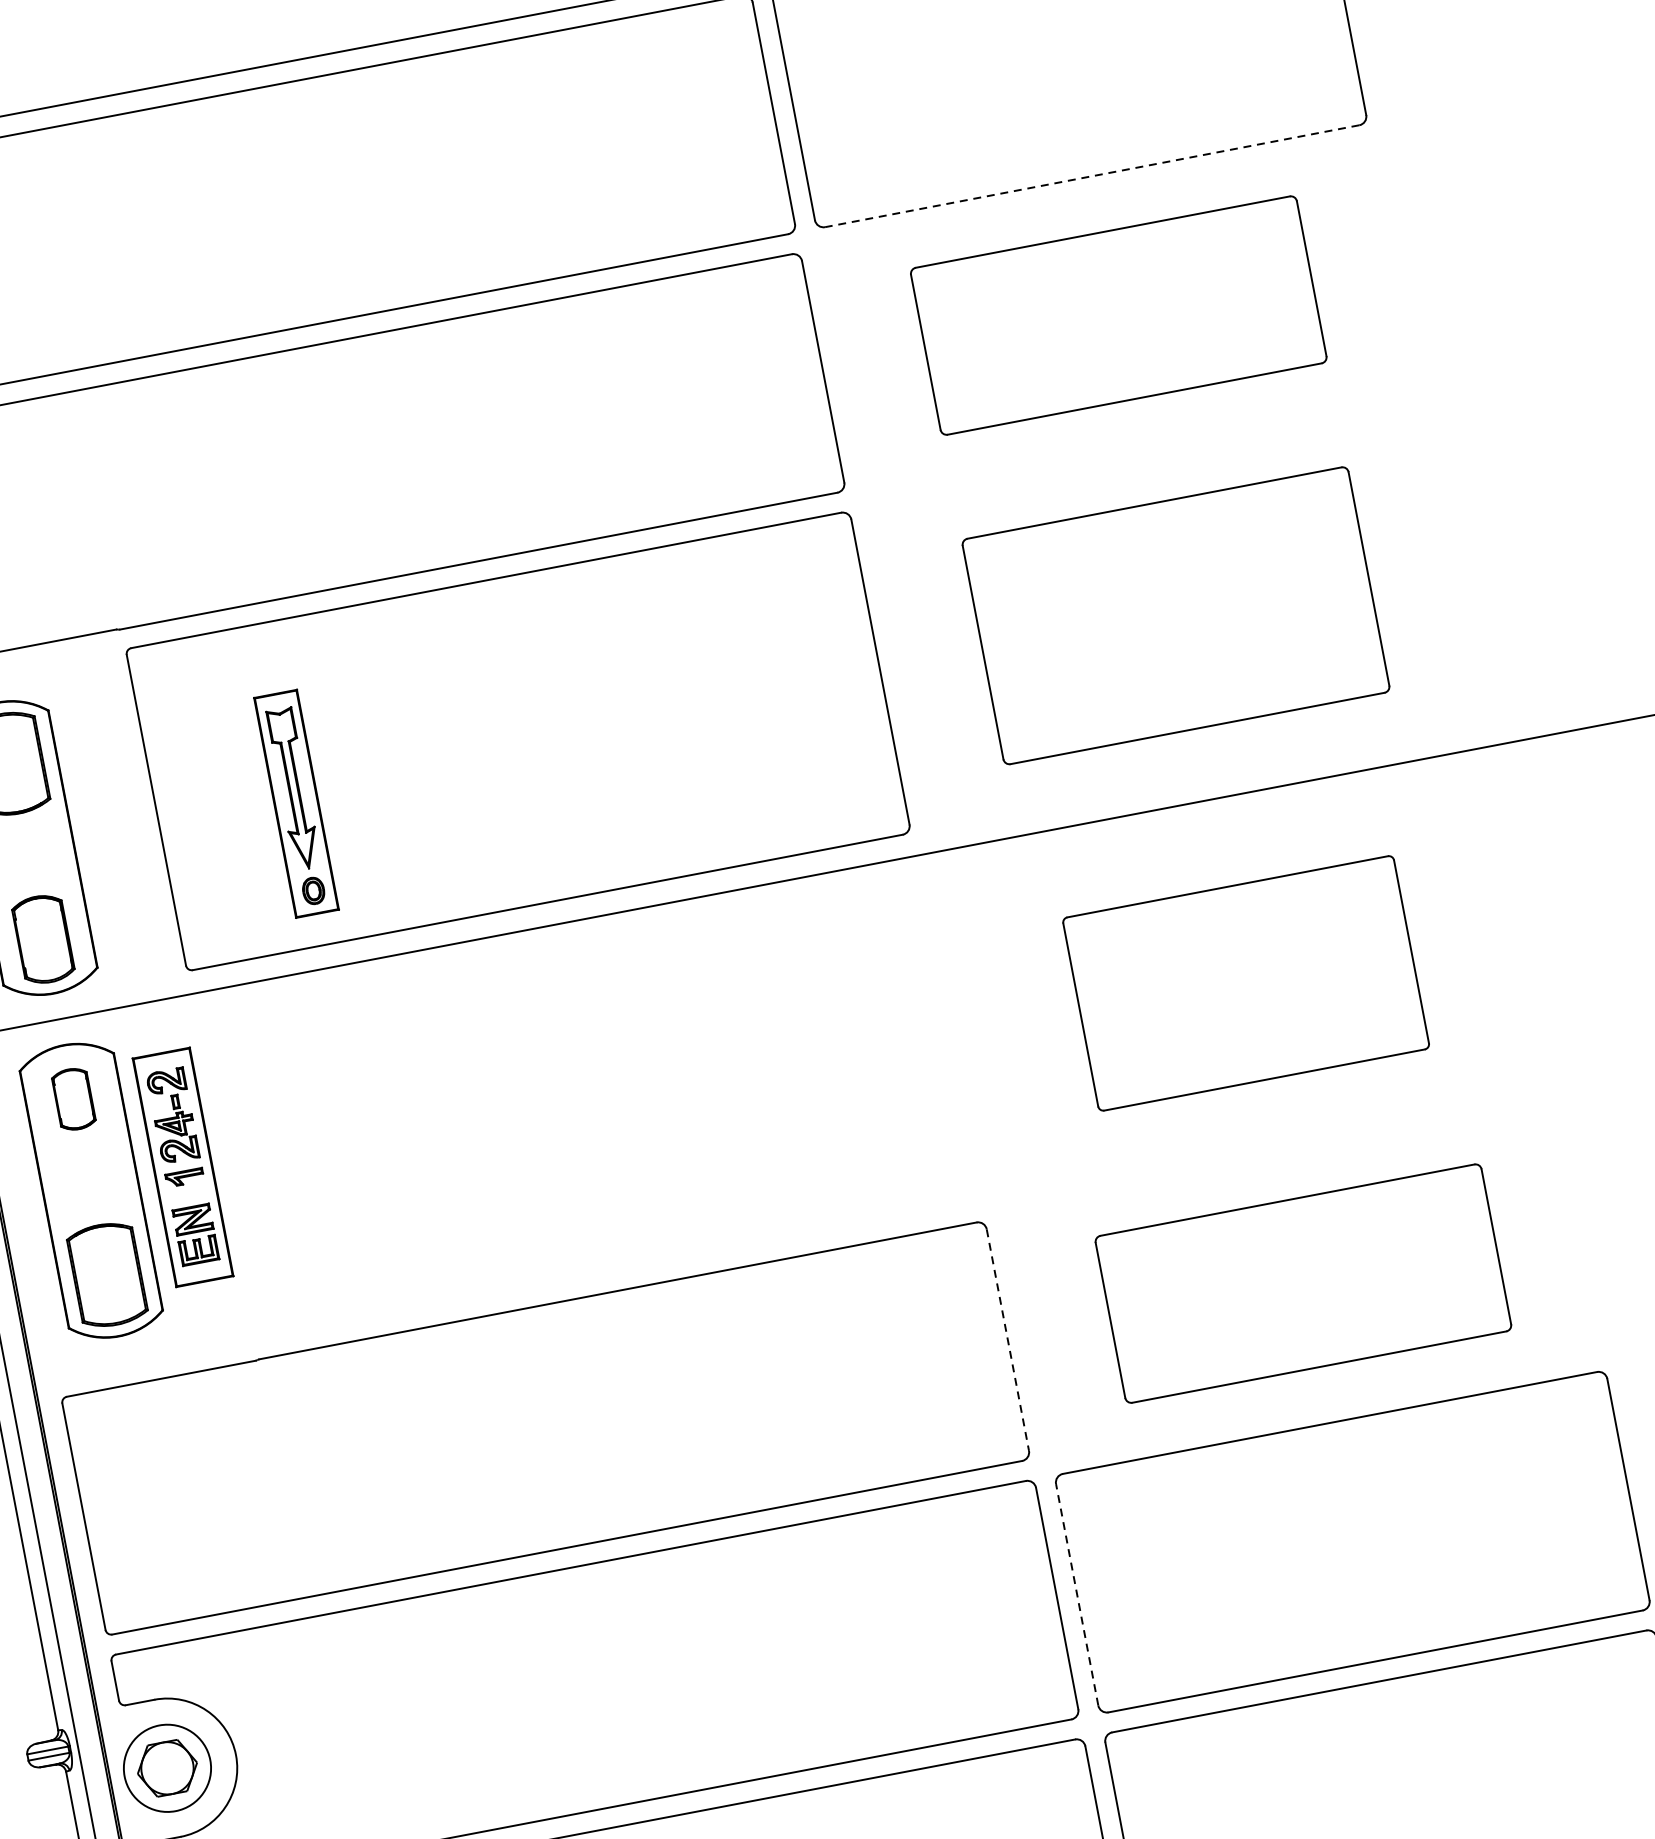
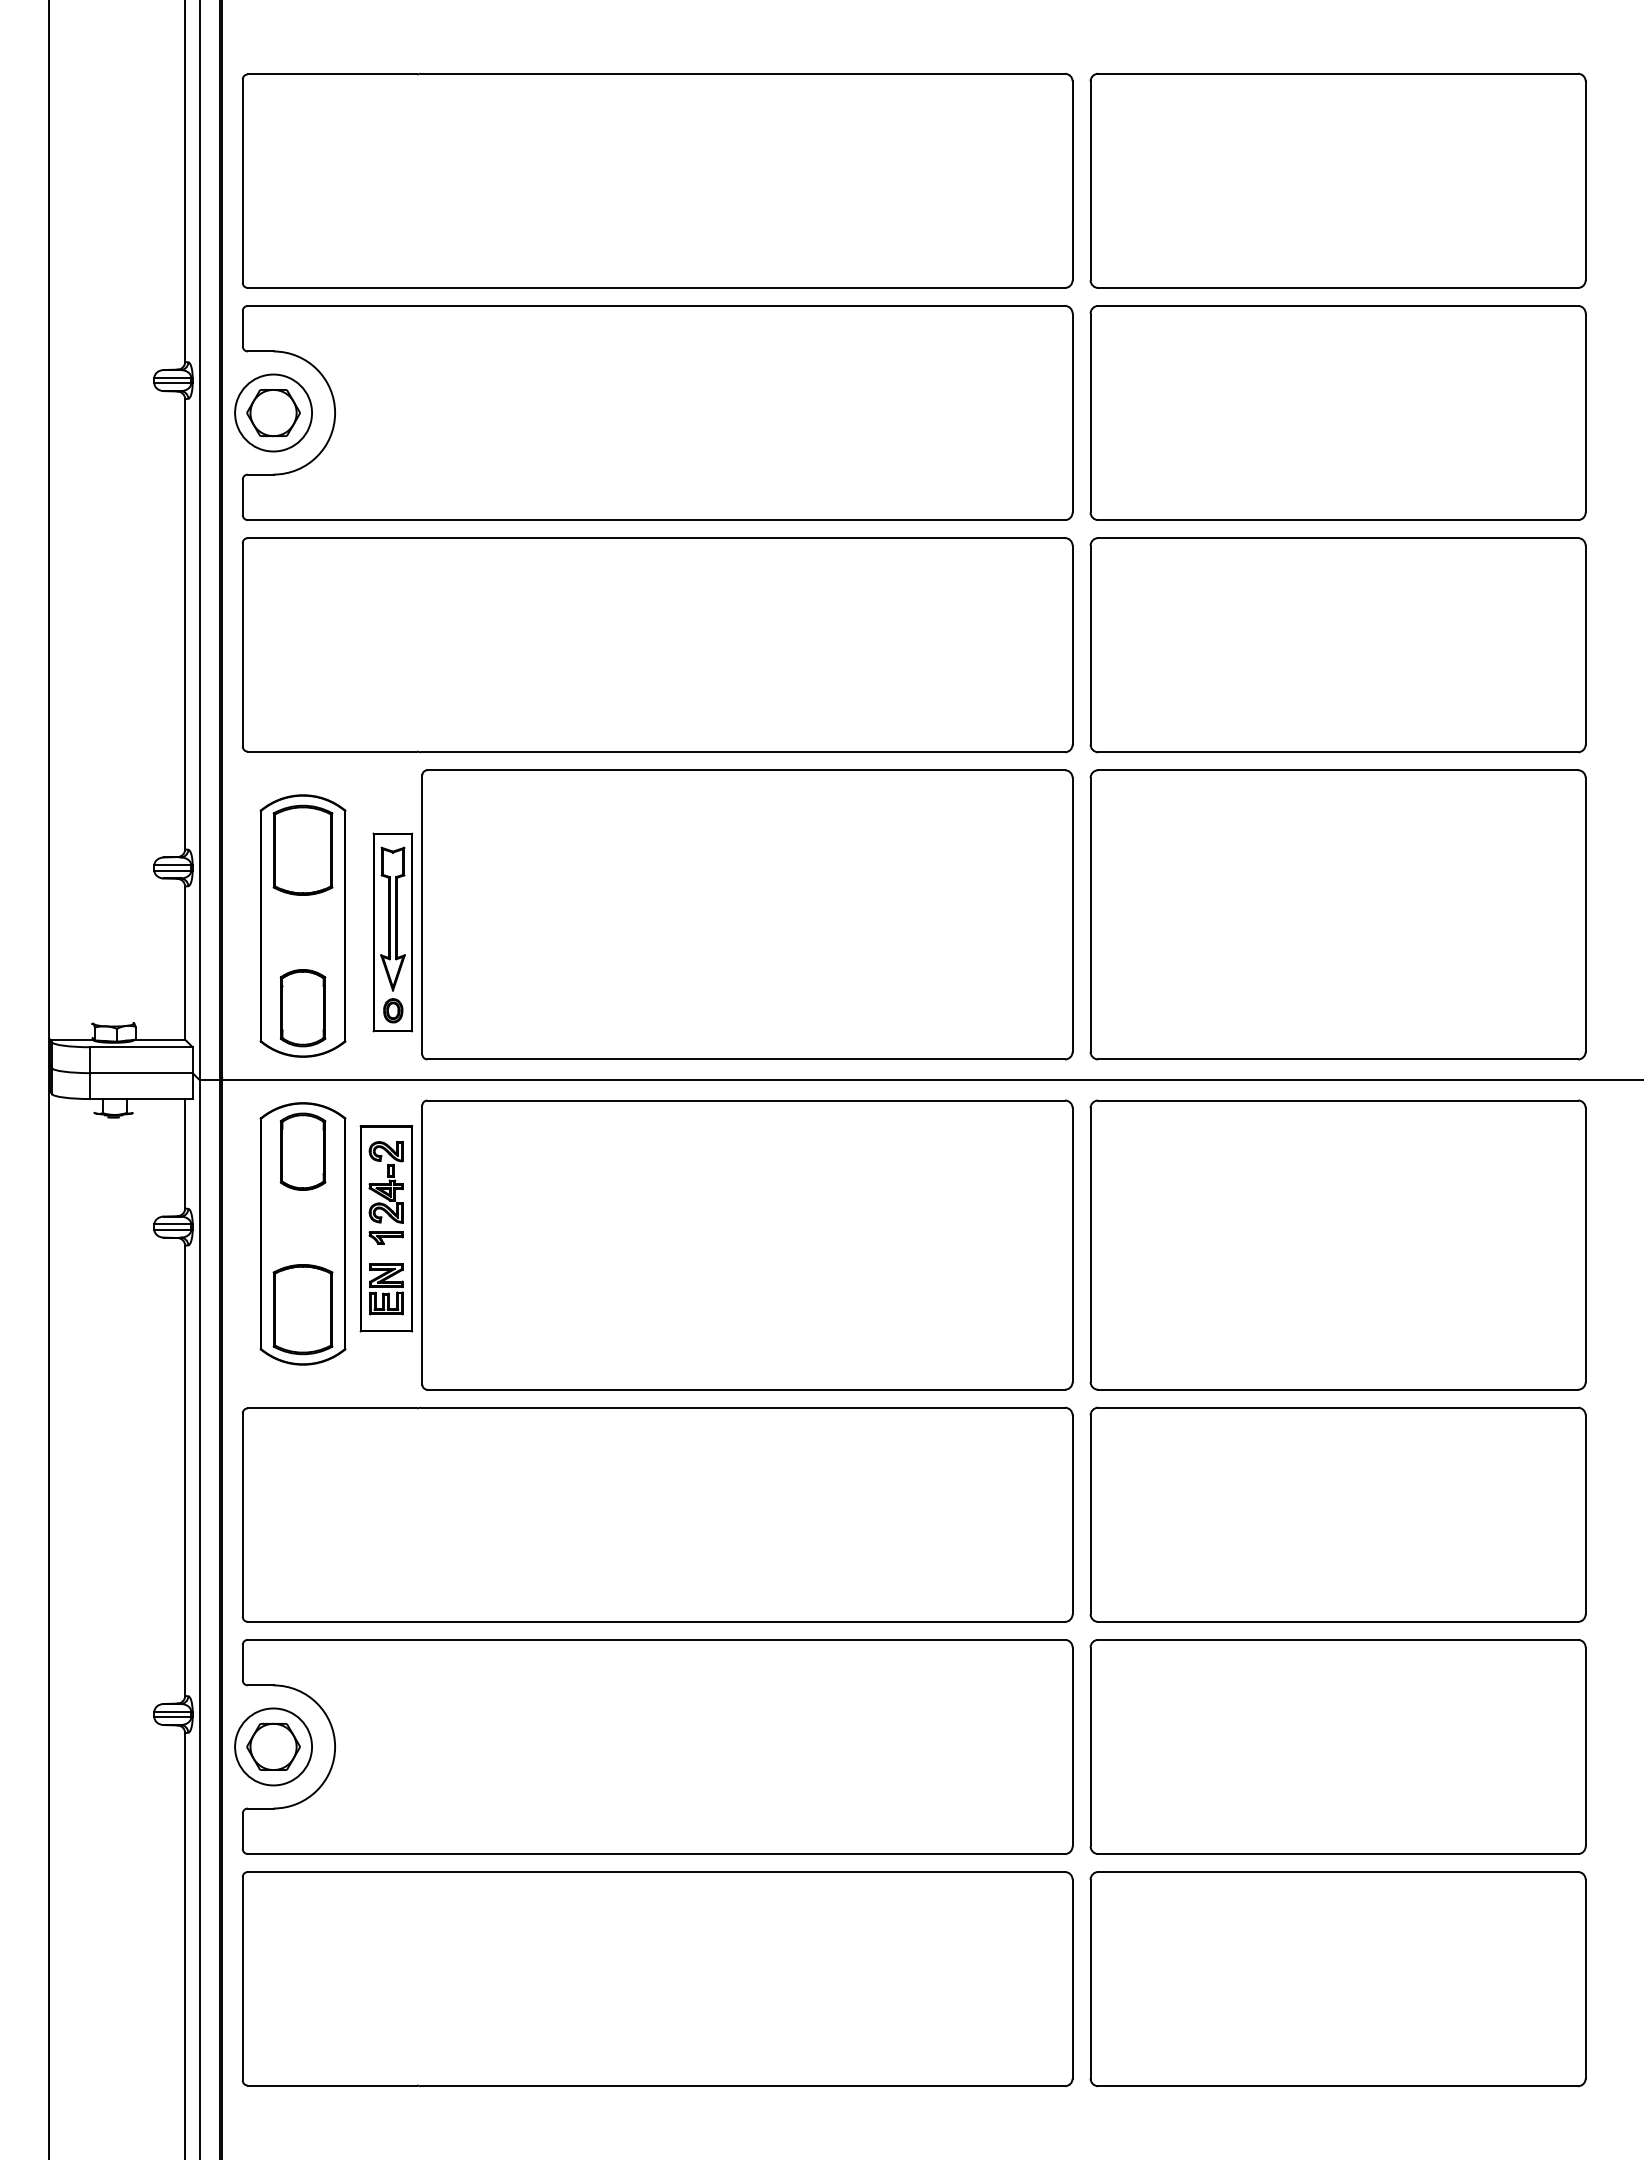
line: (1092, 176) -> (1338, 520), dashed -> solid
part: (1118, 315) -> (1337, 645), size x1.43
part: (1175, 615) -> (1337, 914), size x1.43
part: (296, 803) -> (392, 932), moved
part: (1245, 982) -> (1337, 1244), size x1.67
part: (73, 1099) -> (302, 1151), size x1.43
part: (588, 1108) -> (747, 1244), added
part: (1302, 1283) -> (1337, 1514), size x1.43
line: (1007, 1340) -> (1072, 1515), dashed -> solid
line: (1076, 1594) -> (1090, 1746), dashed -> solid

